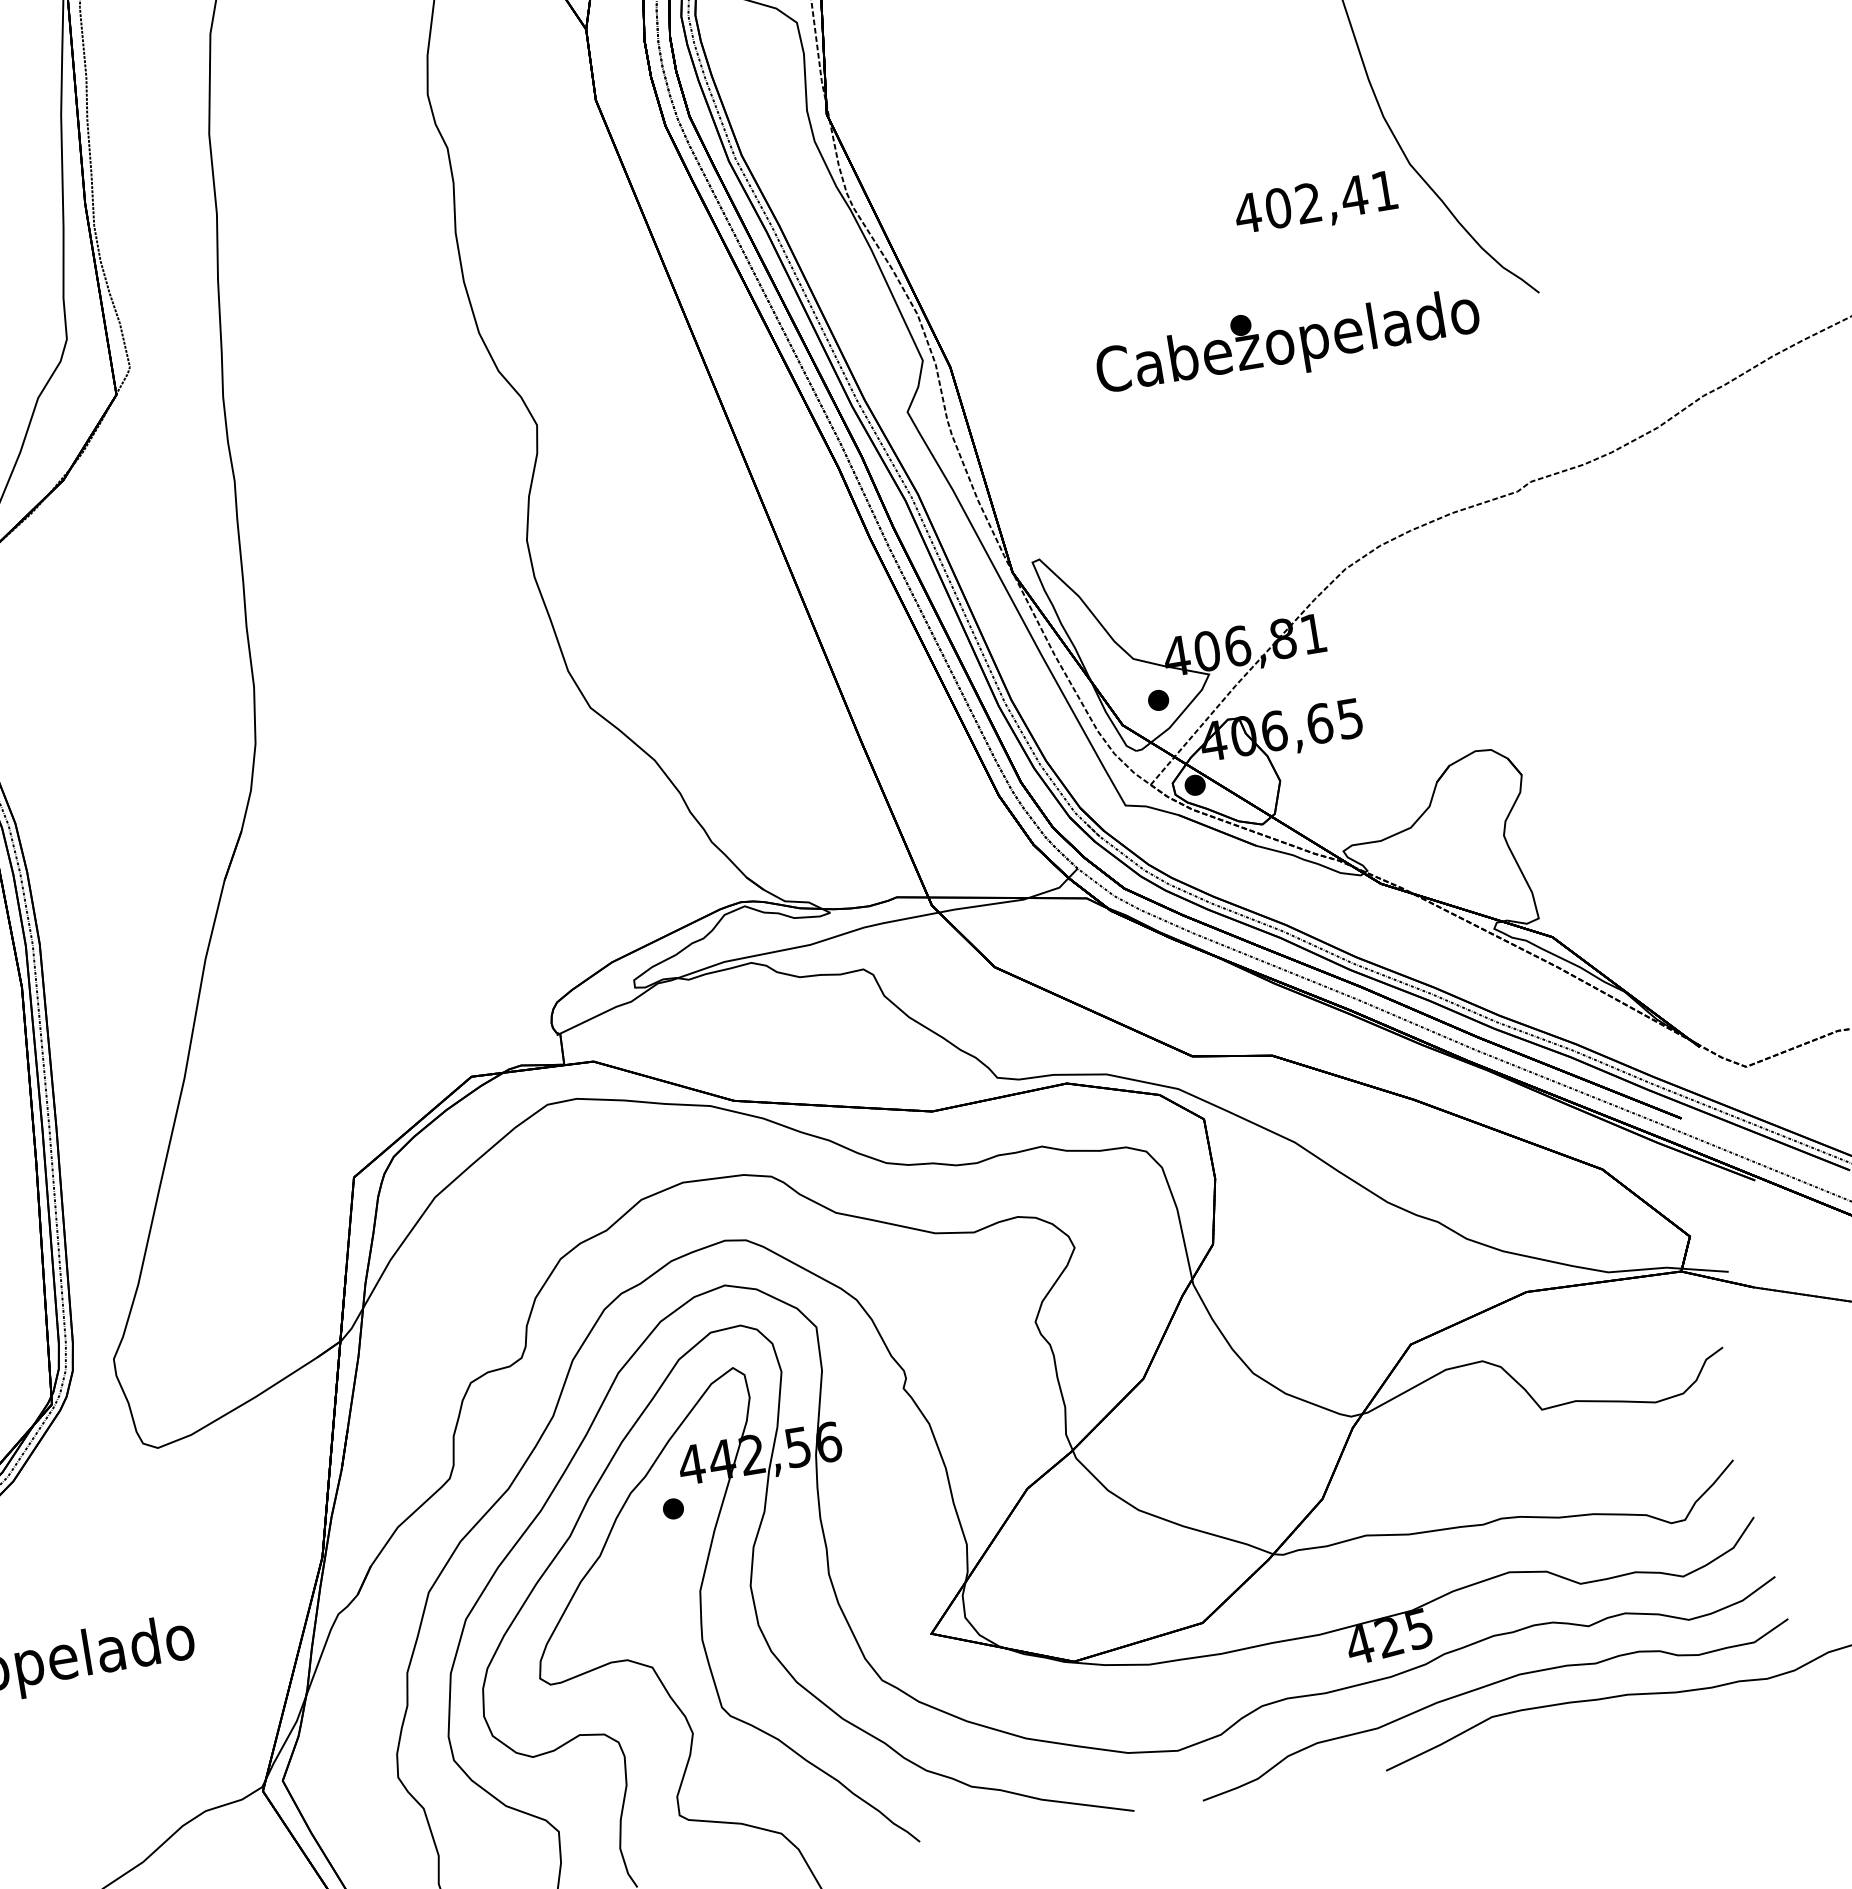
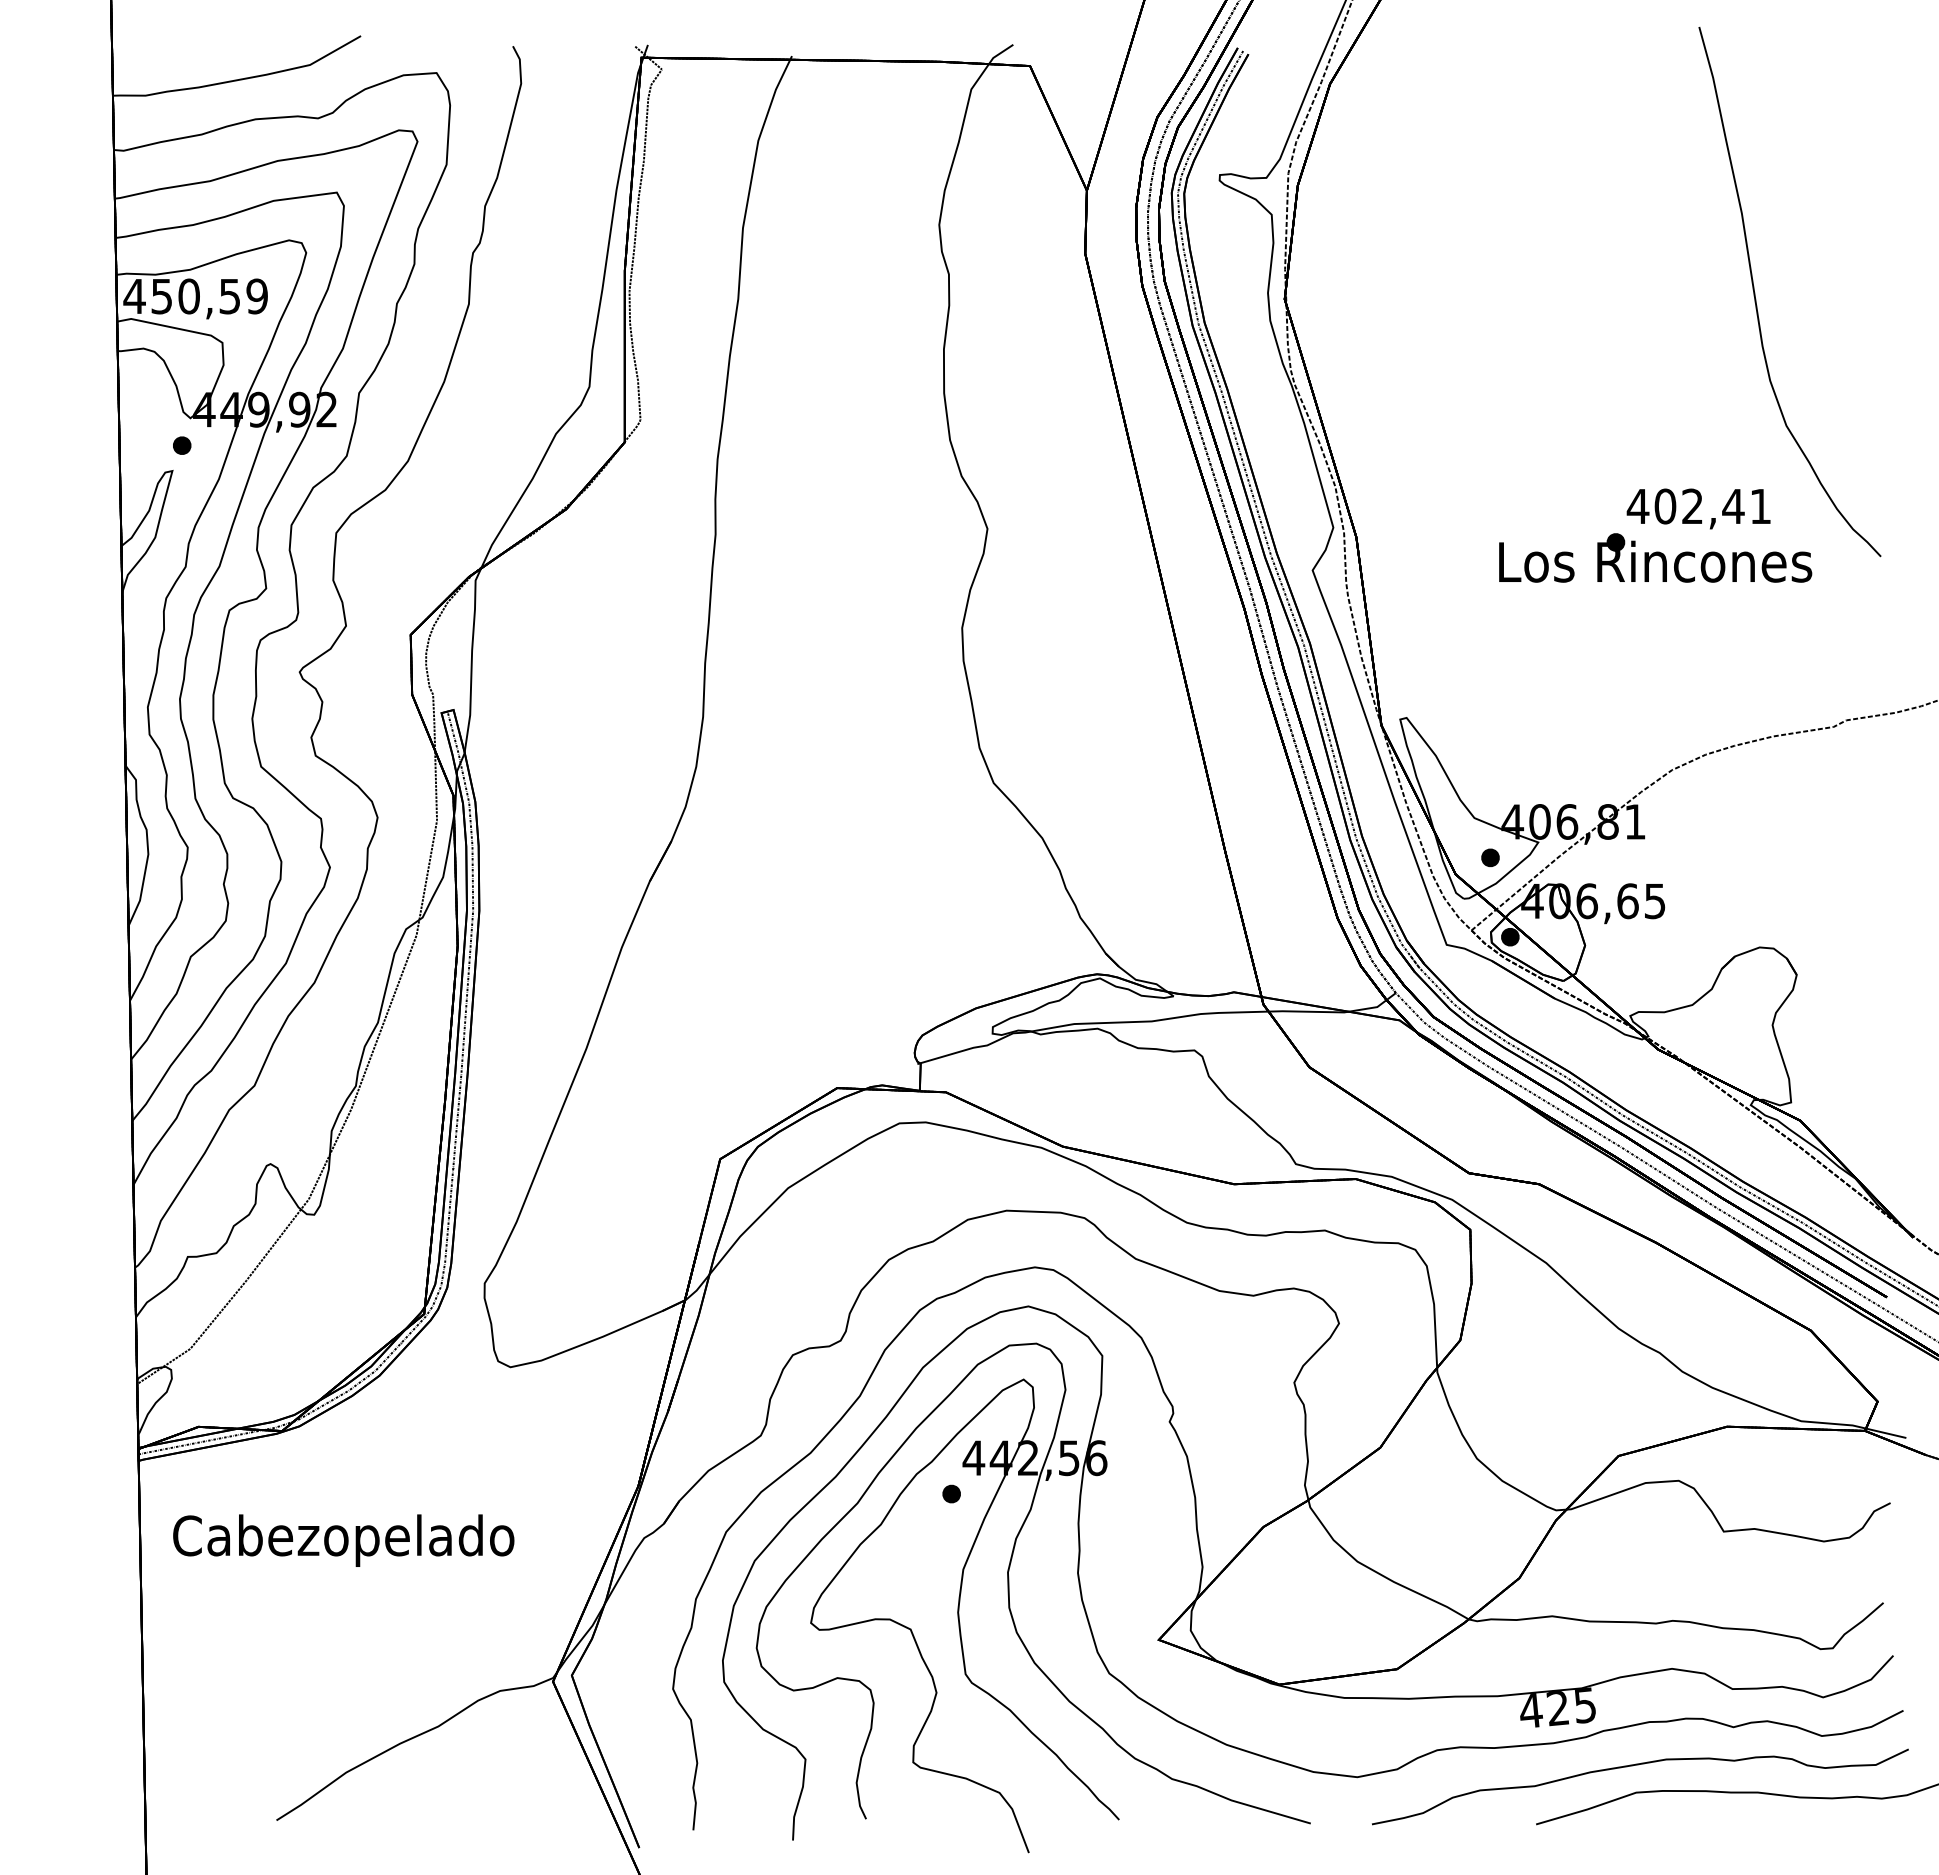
text: (1315, 204) -> (1698, 508), moved
text: (1288, 345) -> (1654, 566), Cabezopelado -> Los Rincones

